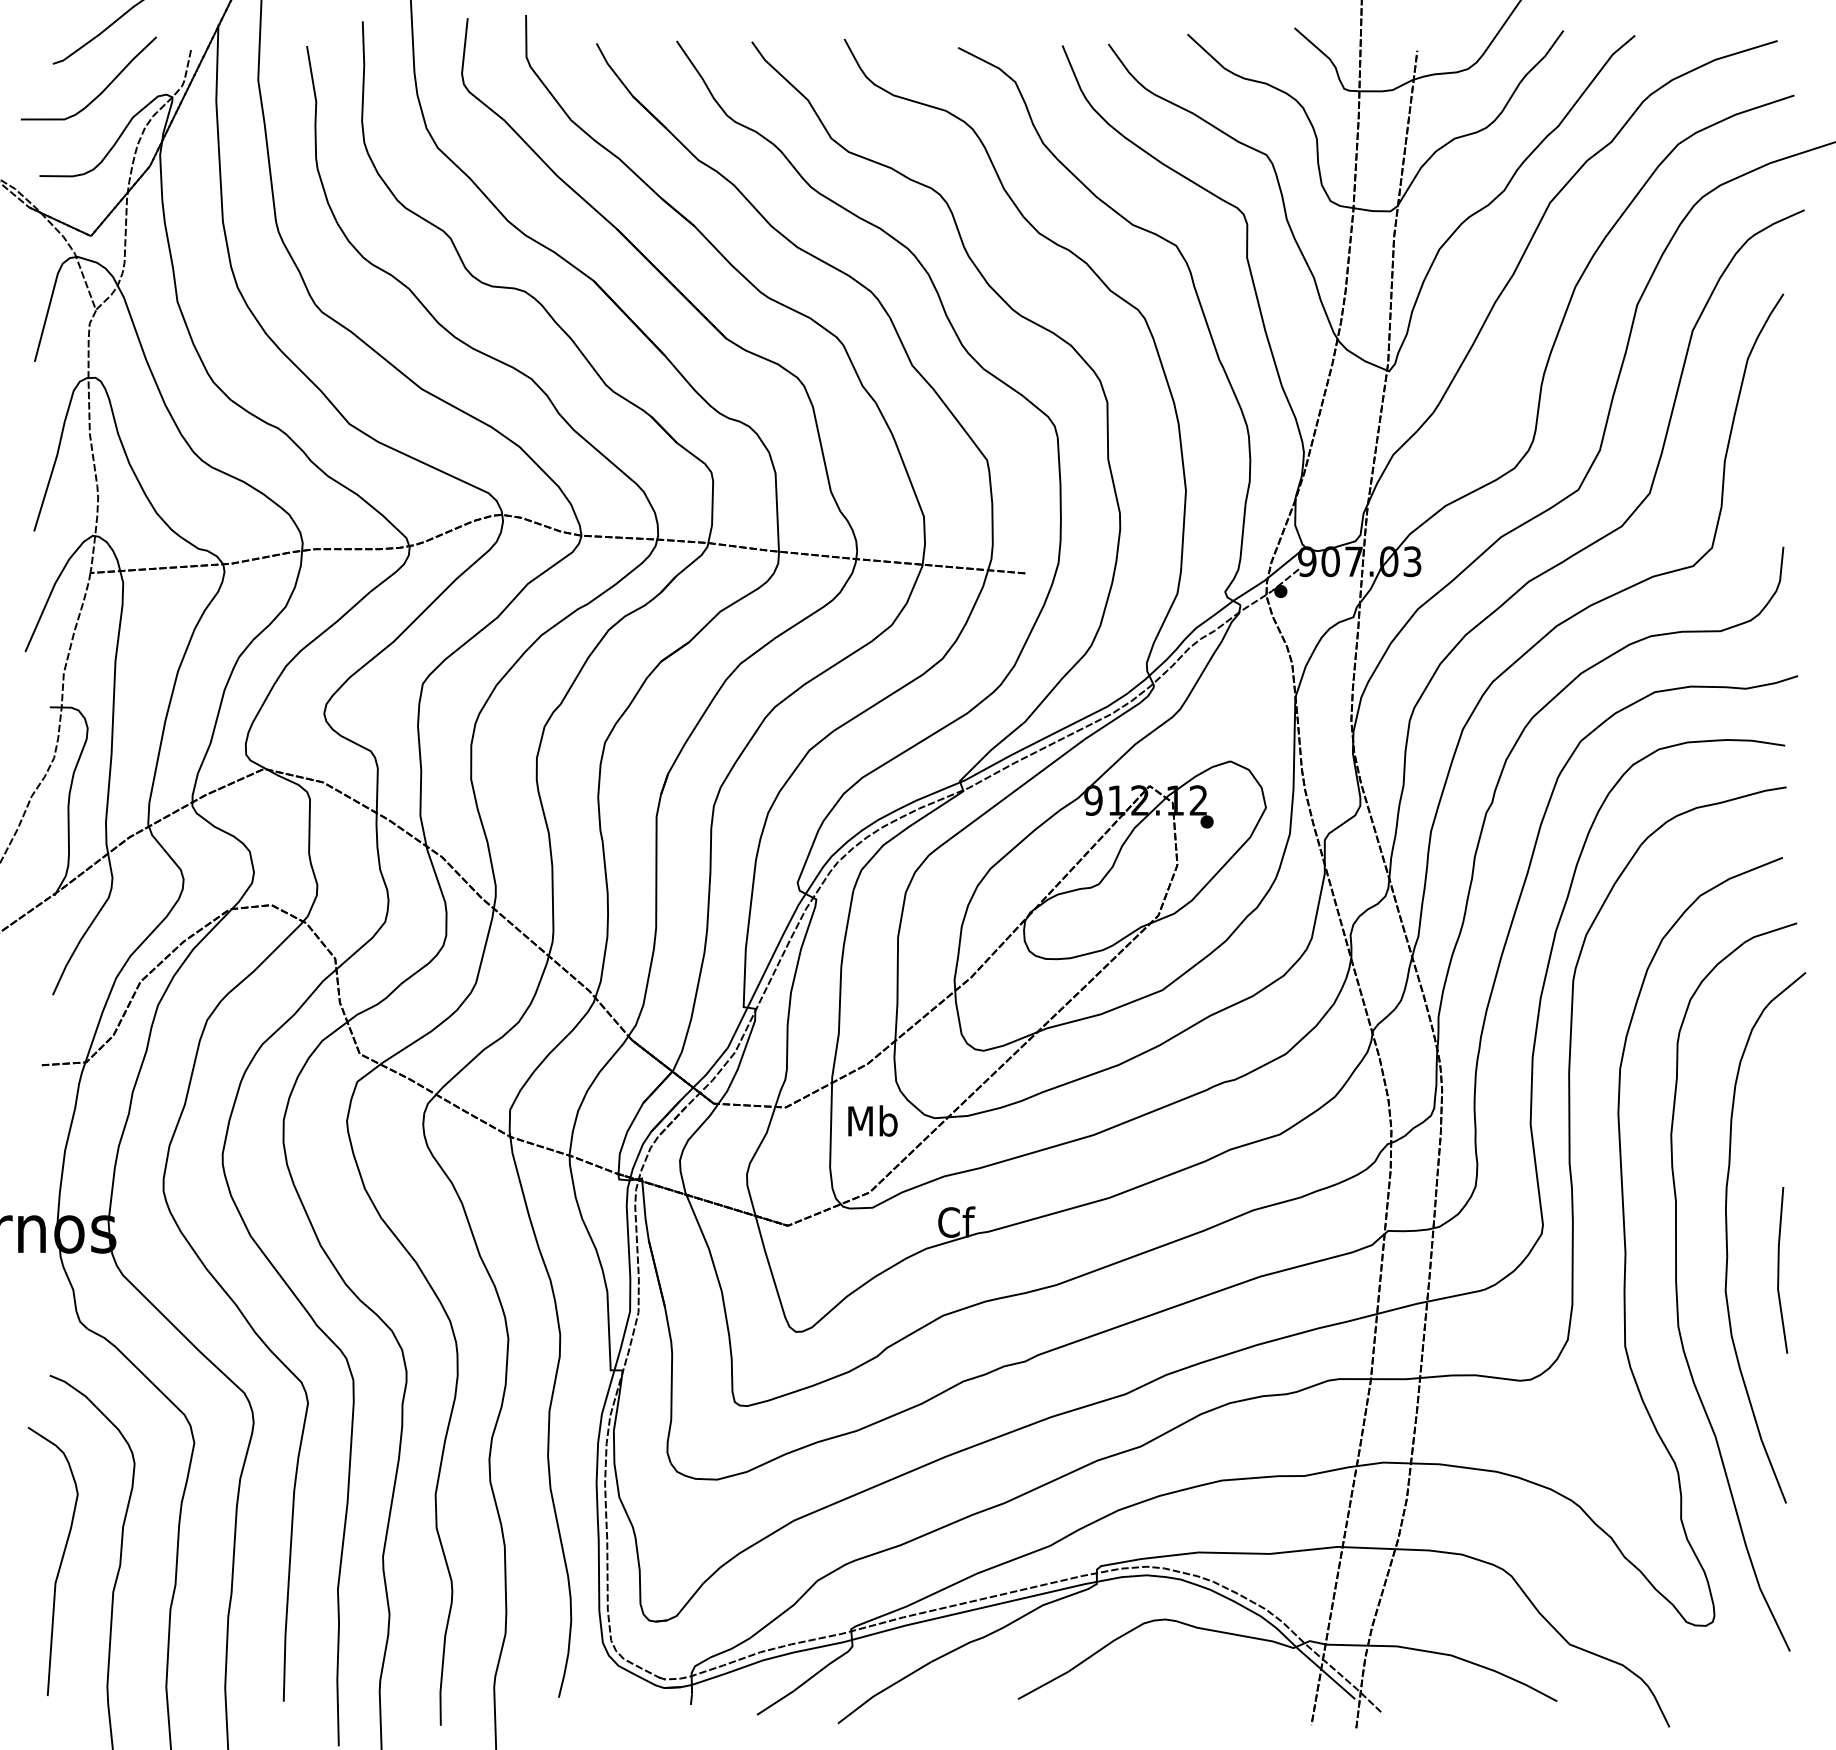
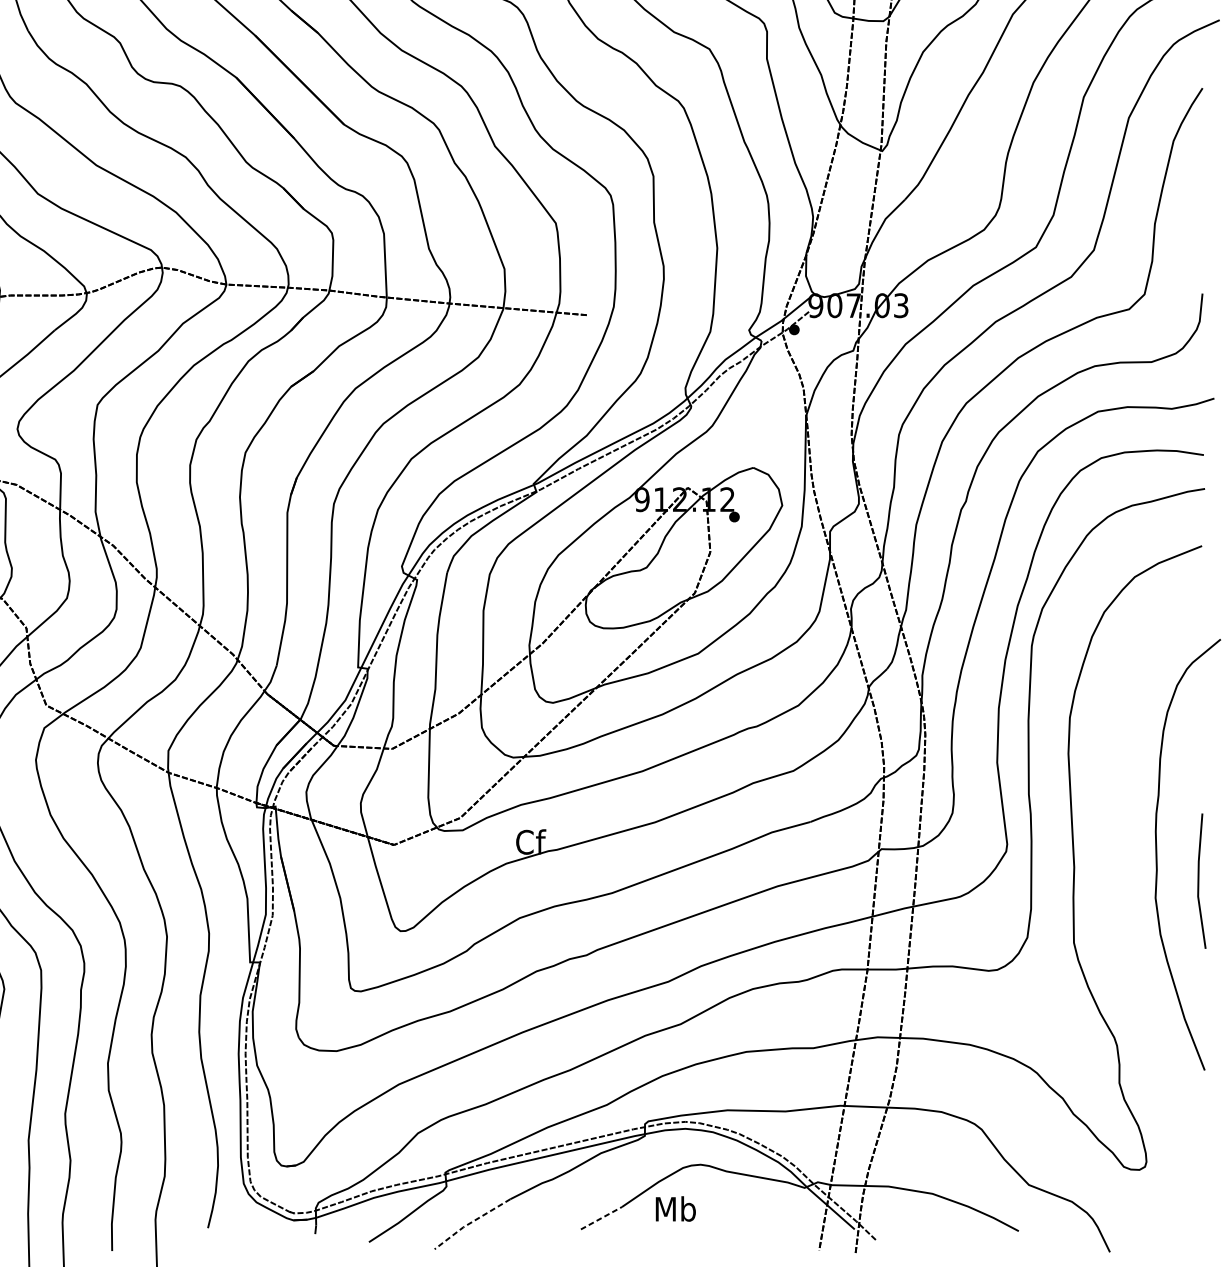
text: (872, 1120) -> (675, 1208), moved
curve: (1677, 1286) -> (1116, 894), removed
line: (1043, 1685) -> (601, 1218), solid -> dashed
line: (882, 1691) -> (470, 1223), solid -> dashed

